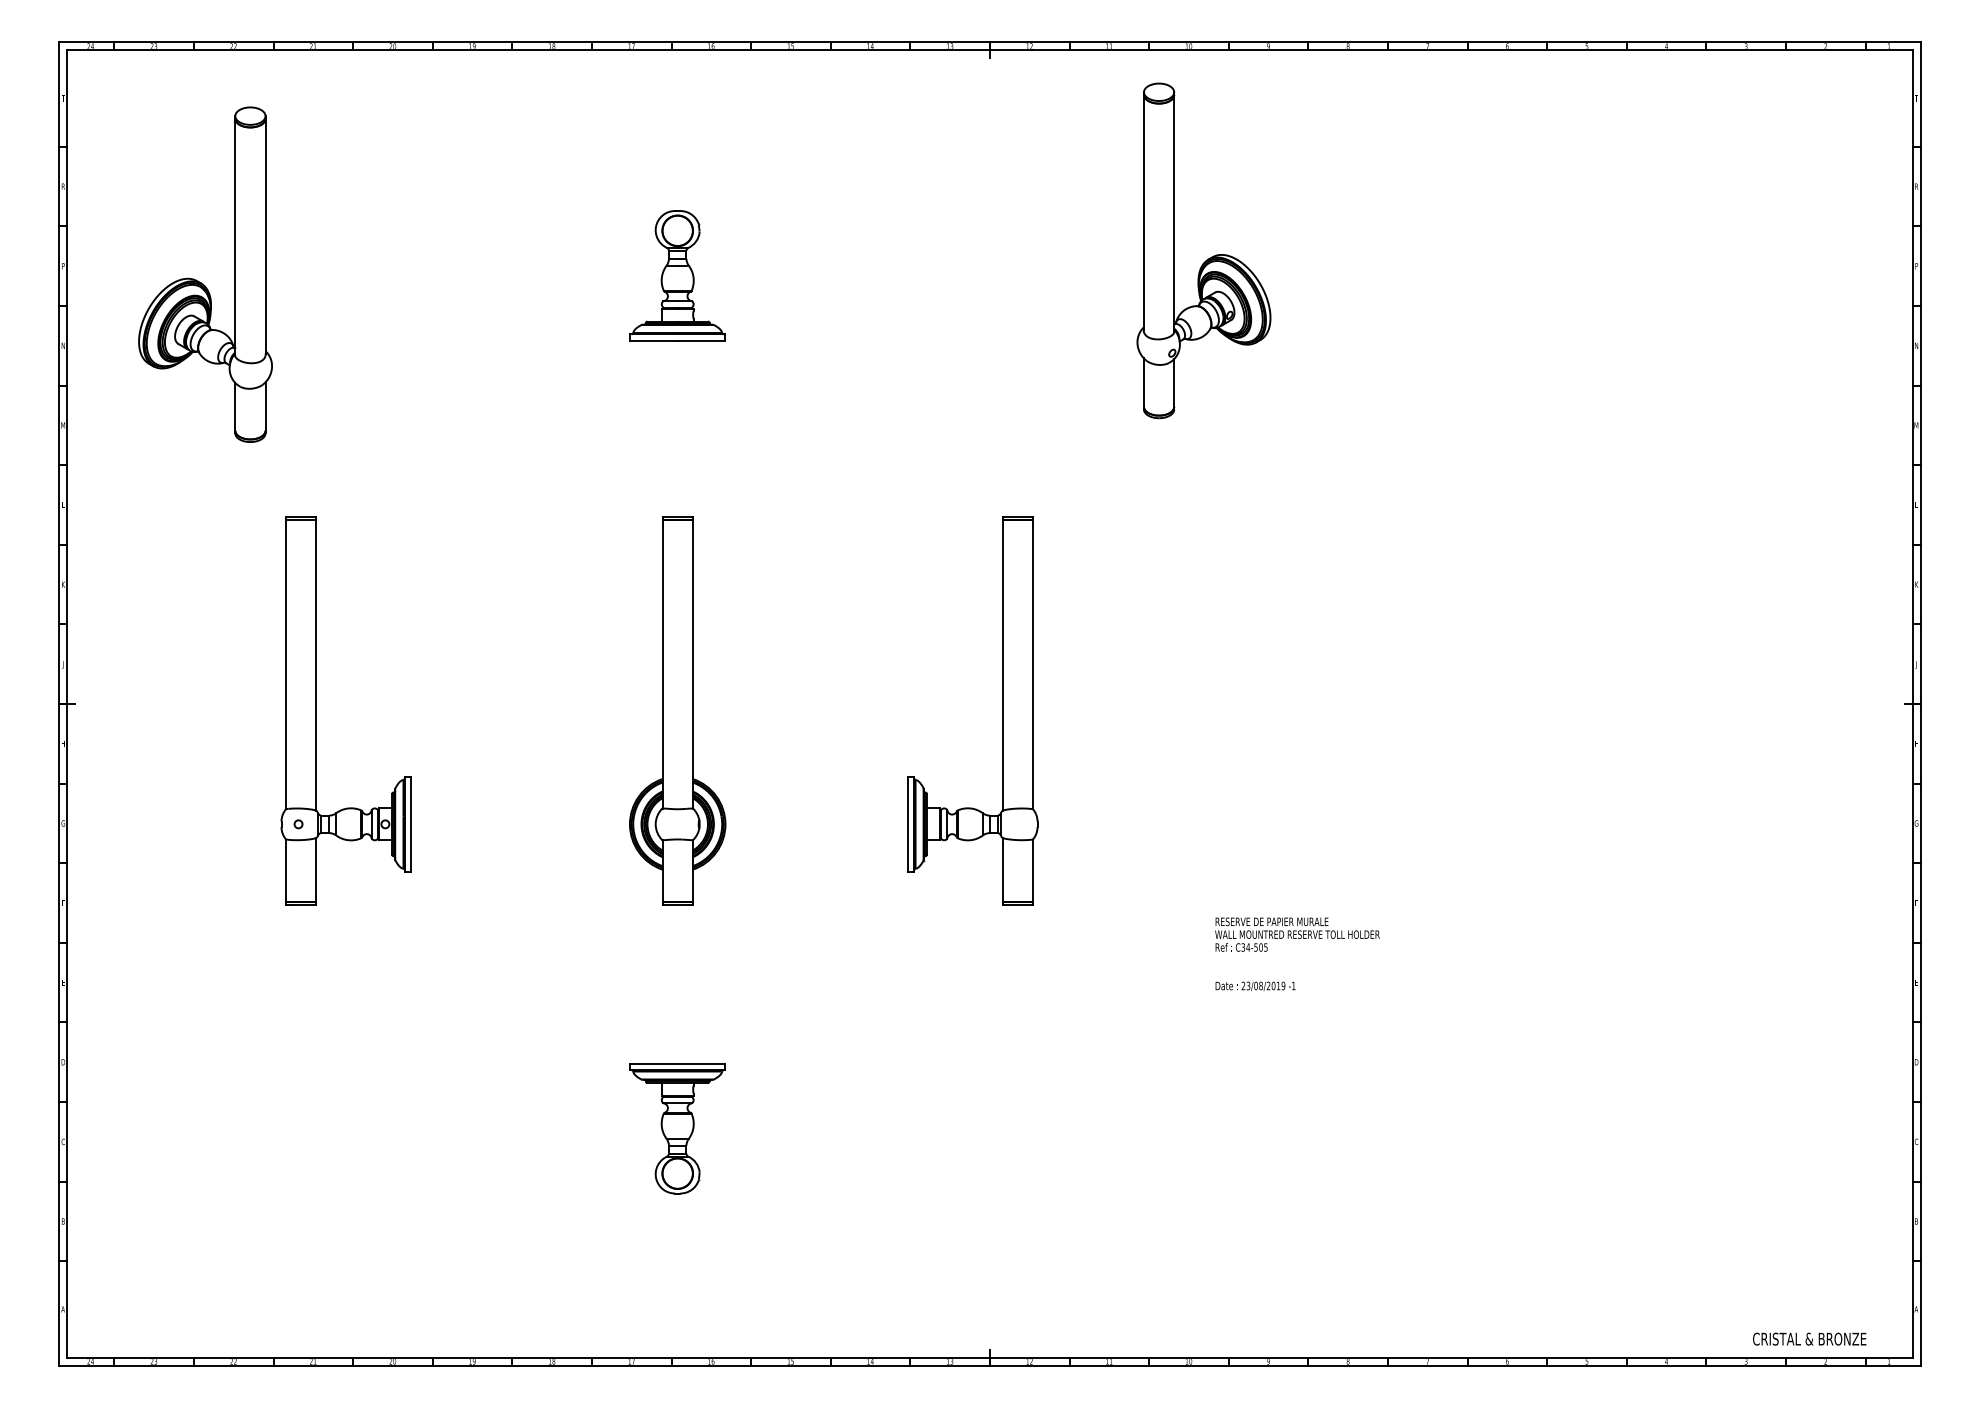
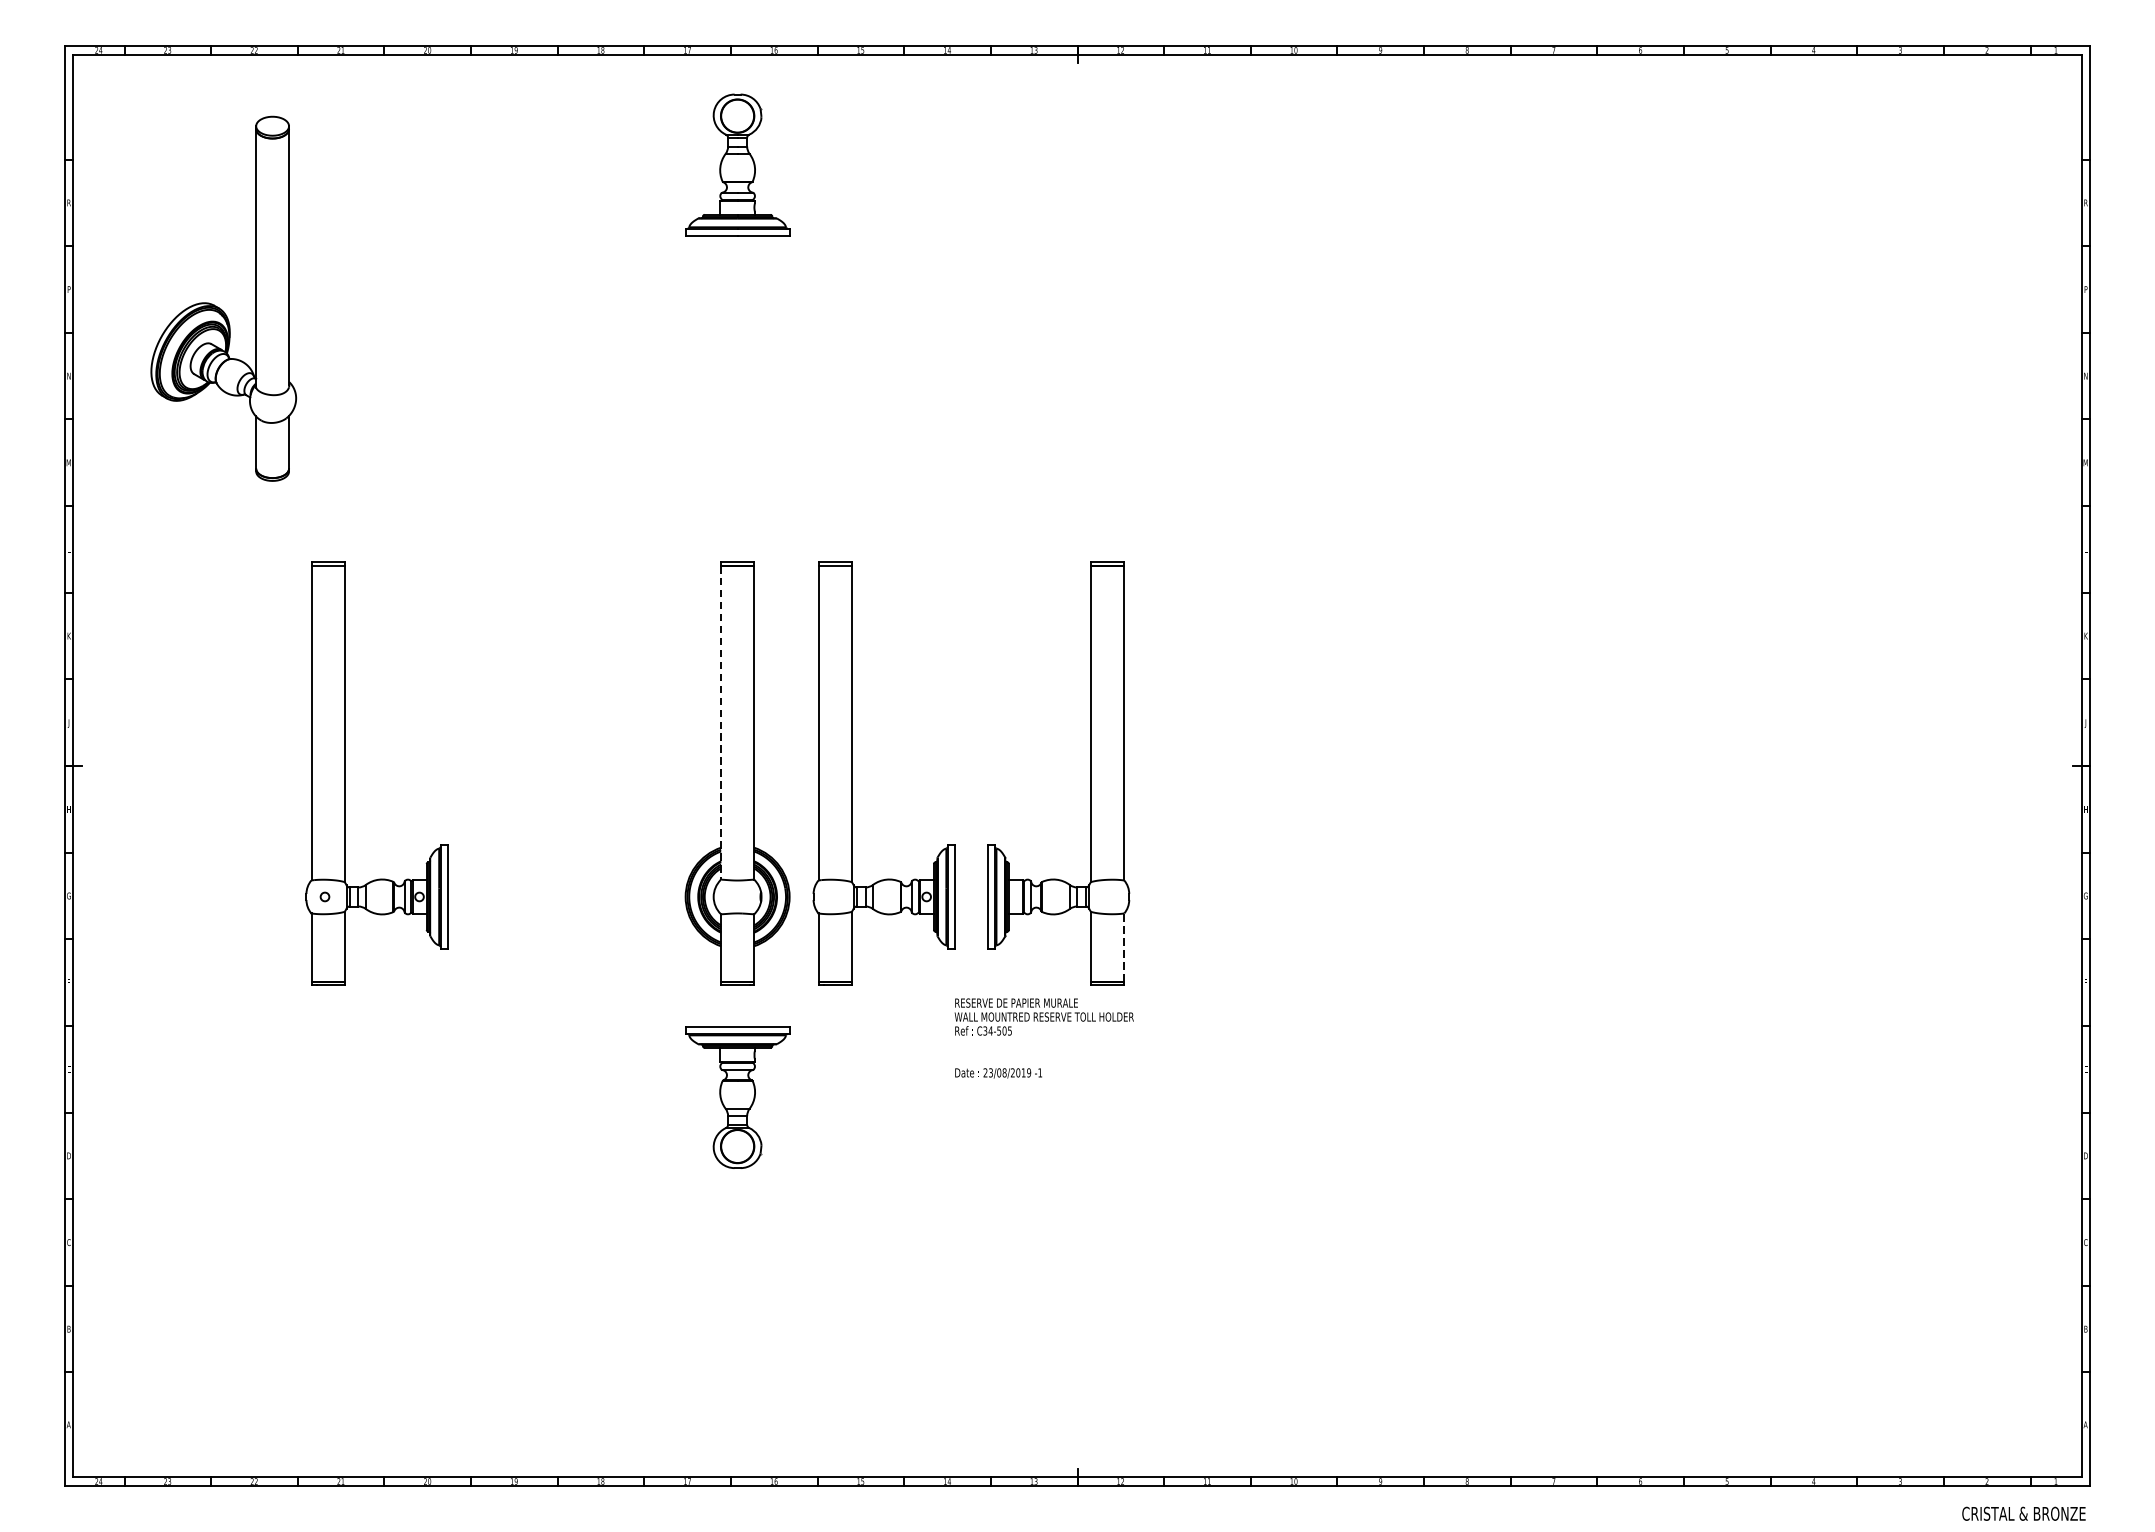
part: (1208, 258) -> (1315, 281), removed
part: (677, 275) -> (737, 164), moved
line: (662, 664) -> (721, 723), solid -> dashed
part: (782, 710) -> (851, 773), added
line: (1032, 870) -> (1123, 947), solid -> dashed
text: (1297, 954) -> (1044, 1038), moved
part: (677, 1128) -> (737, 1097), moved
text: (1809, 1338) -> (2023, 1513), moved

